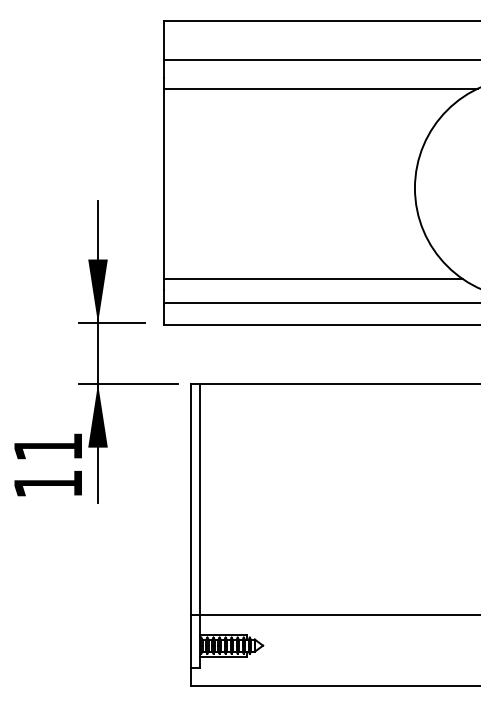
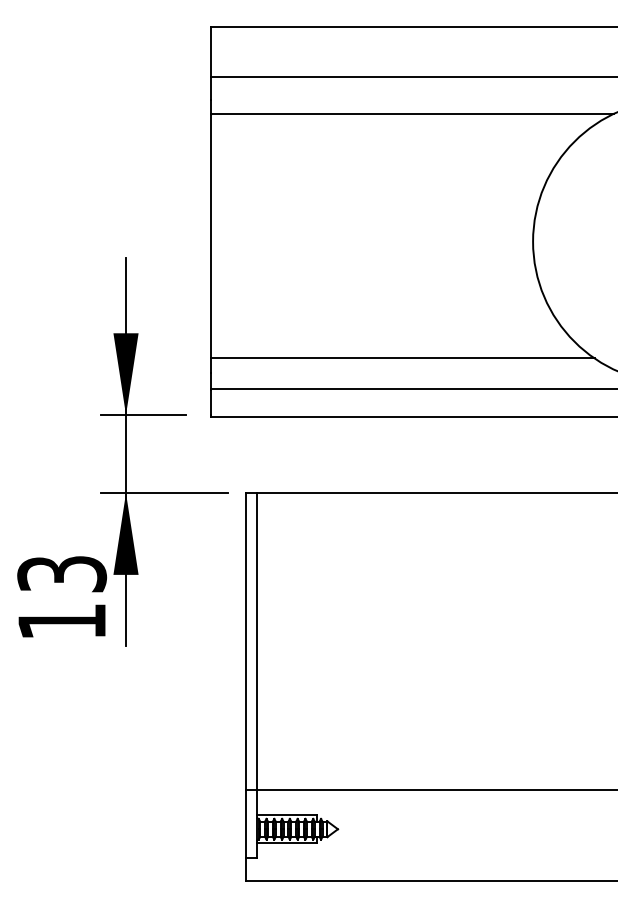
text: (48, 447) -> (62, 574), 11 -> 13

